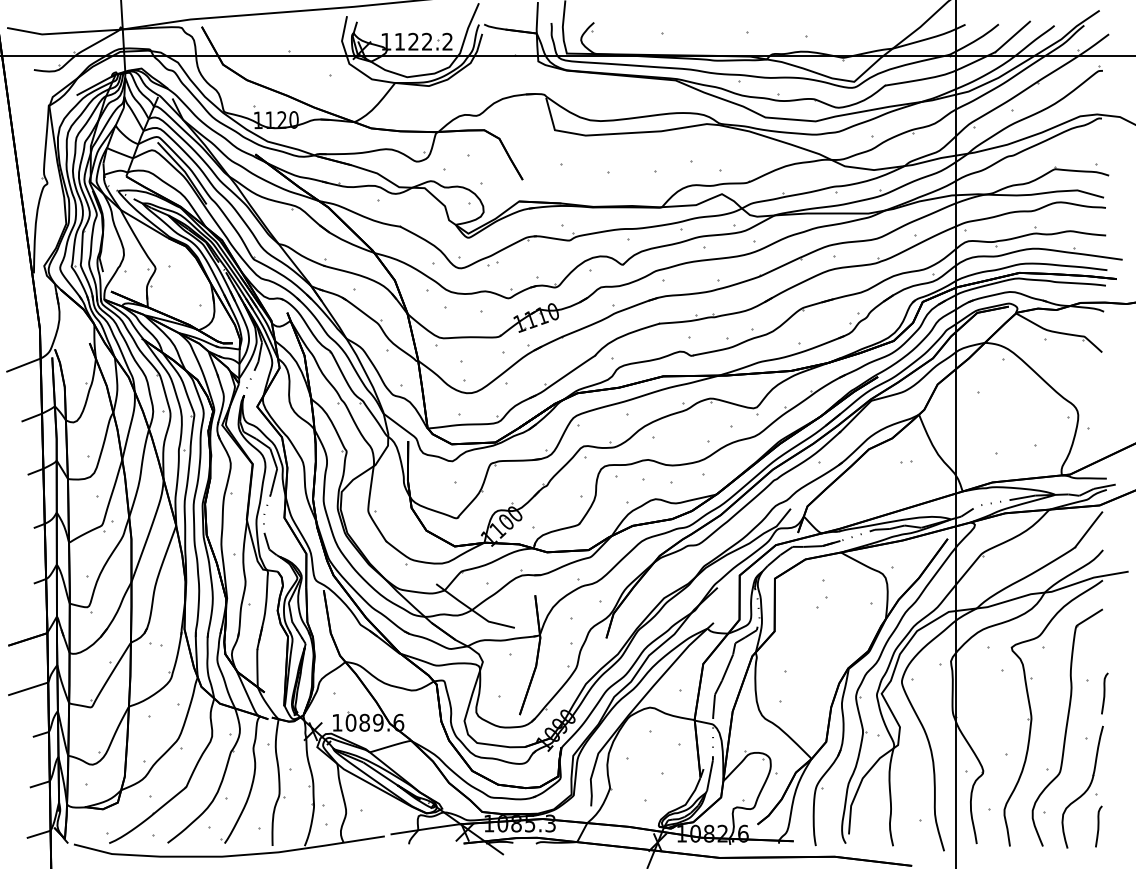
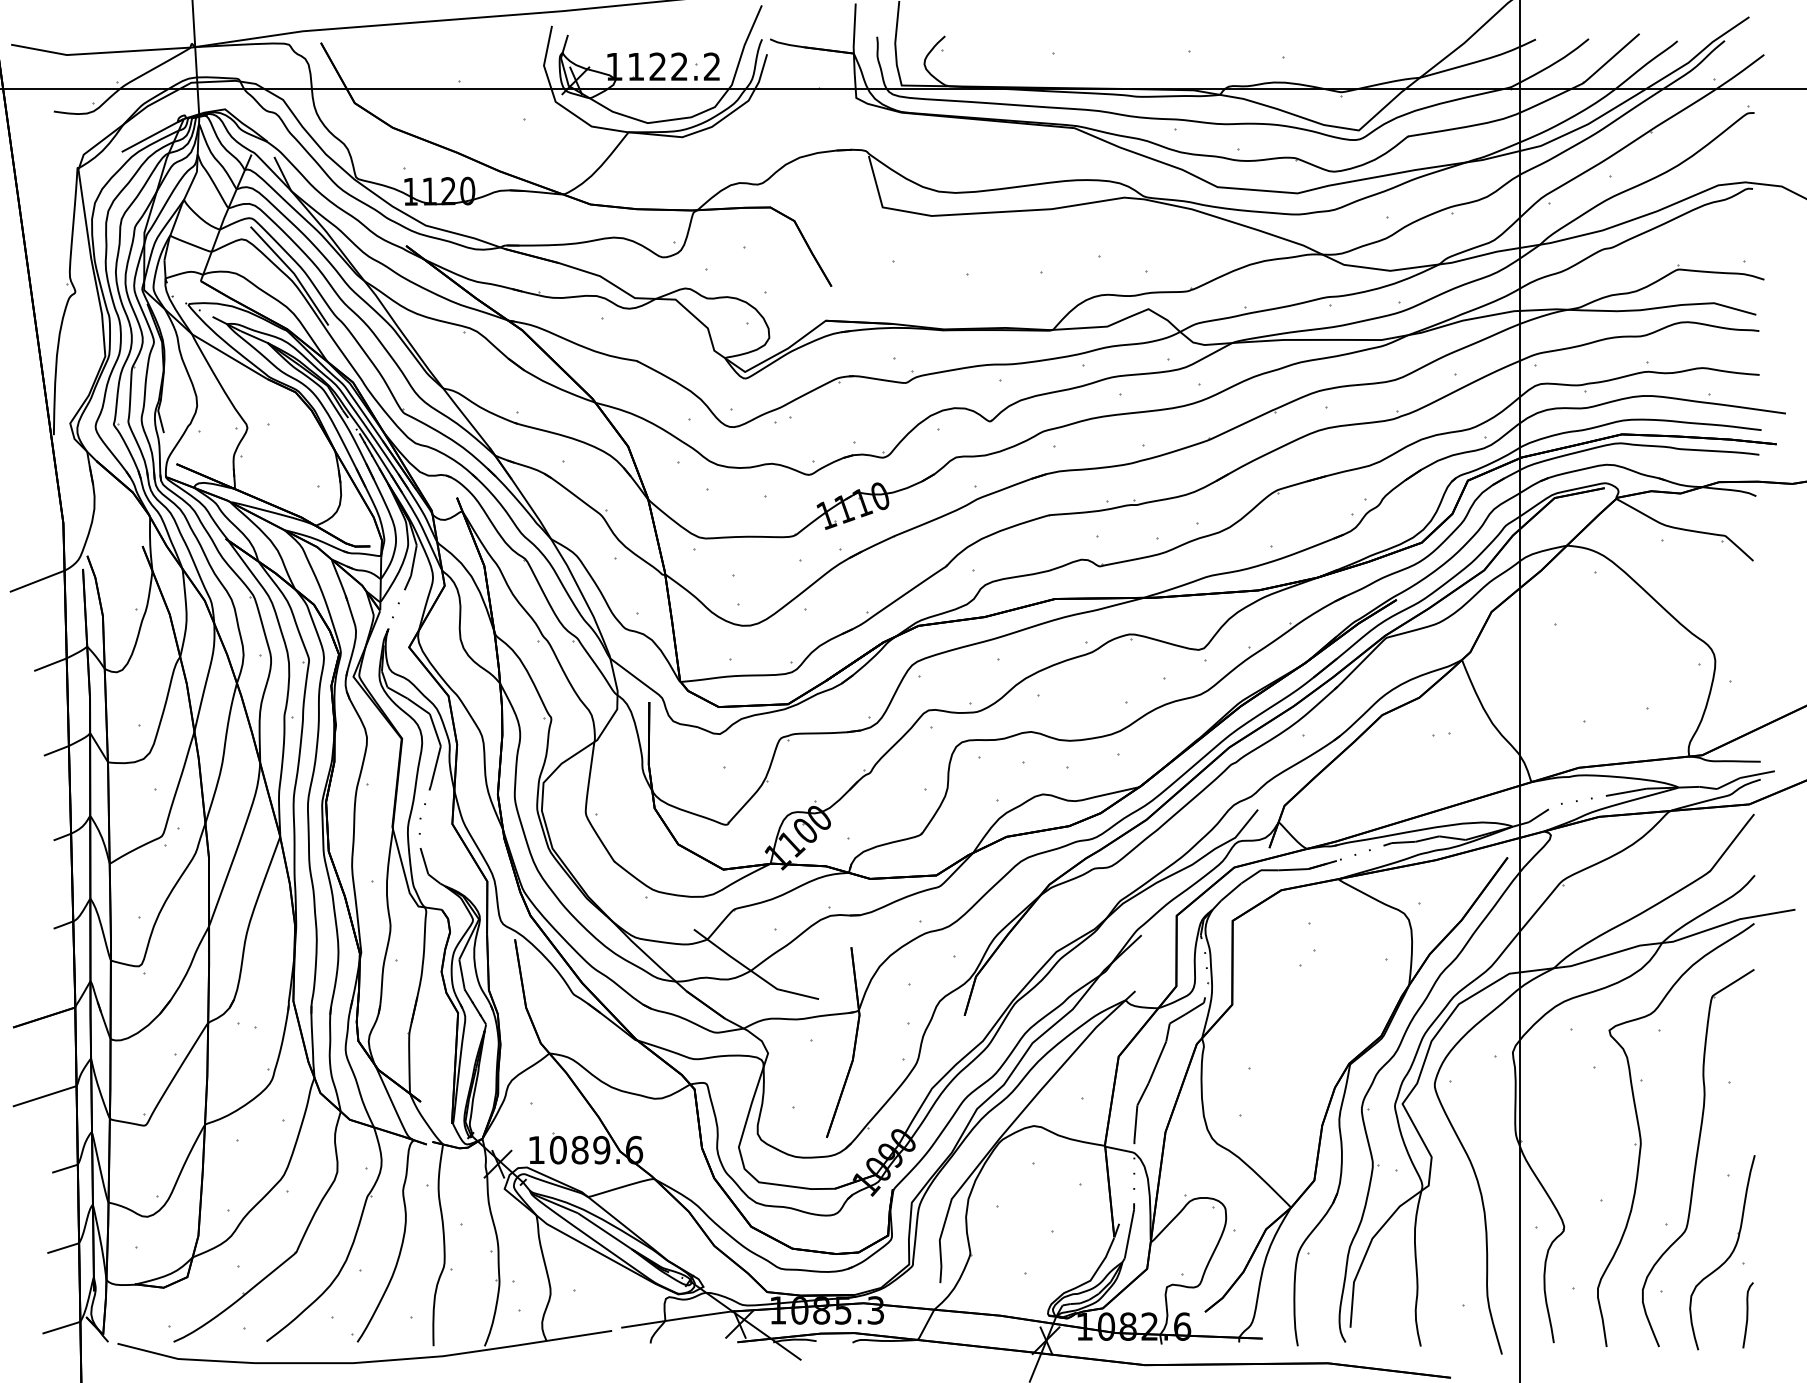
curve: (1104, 693) -> (1757, 1103), removed

